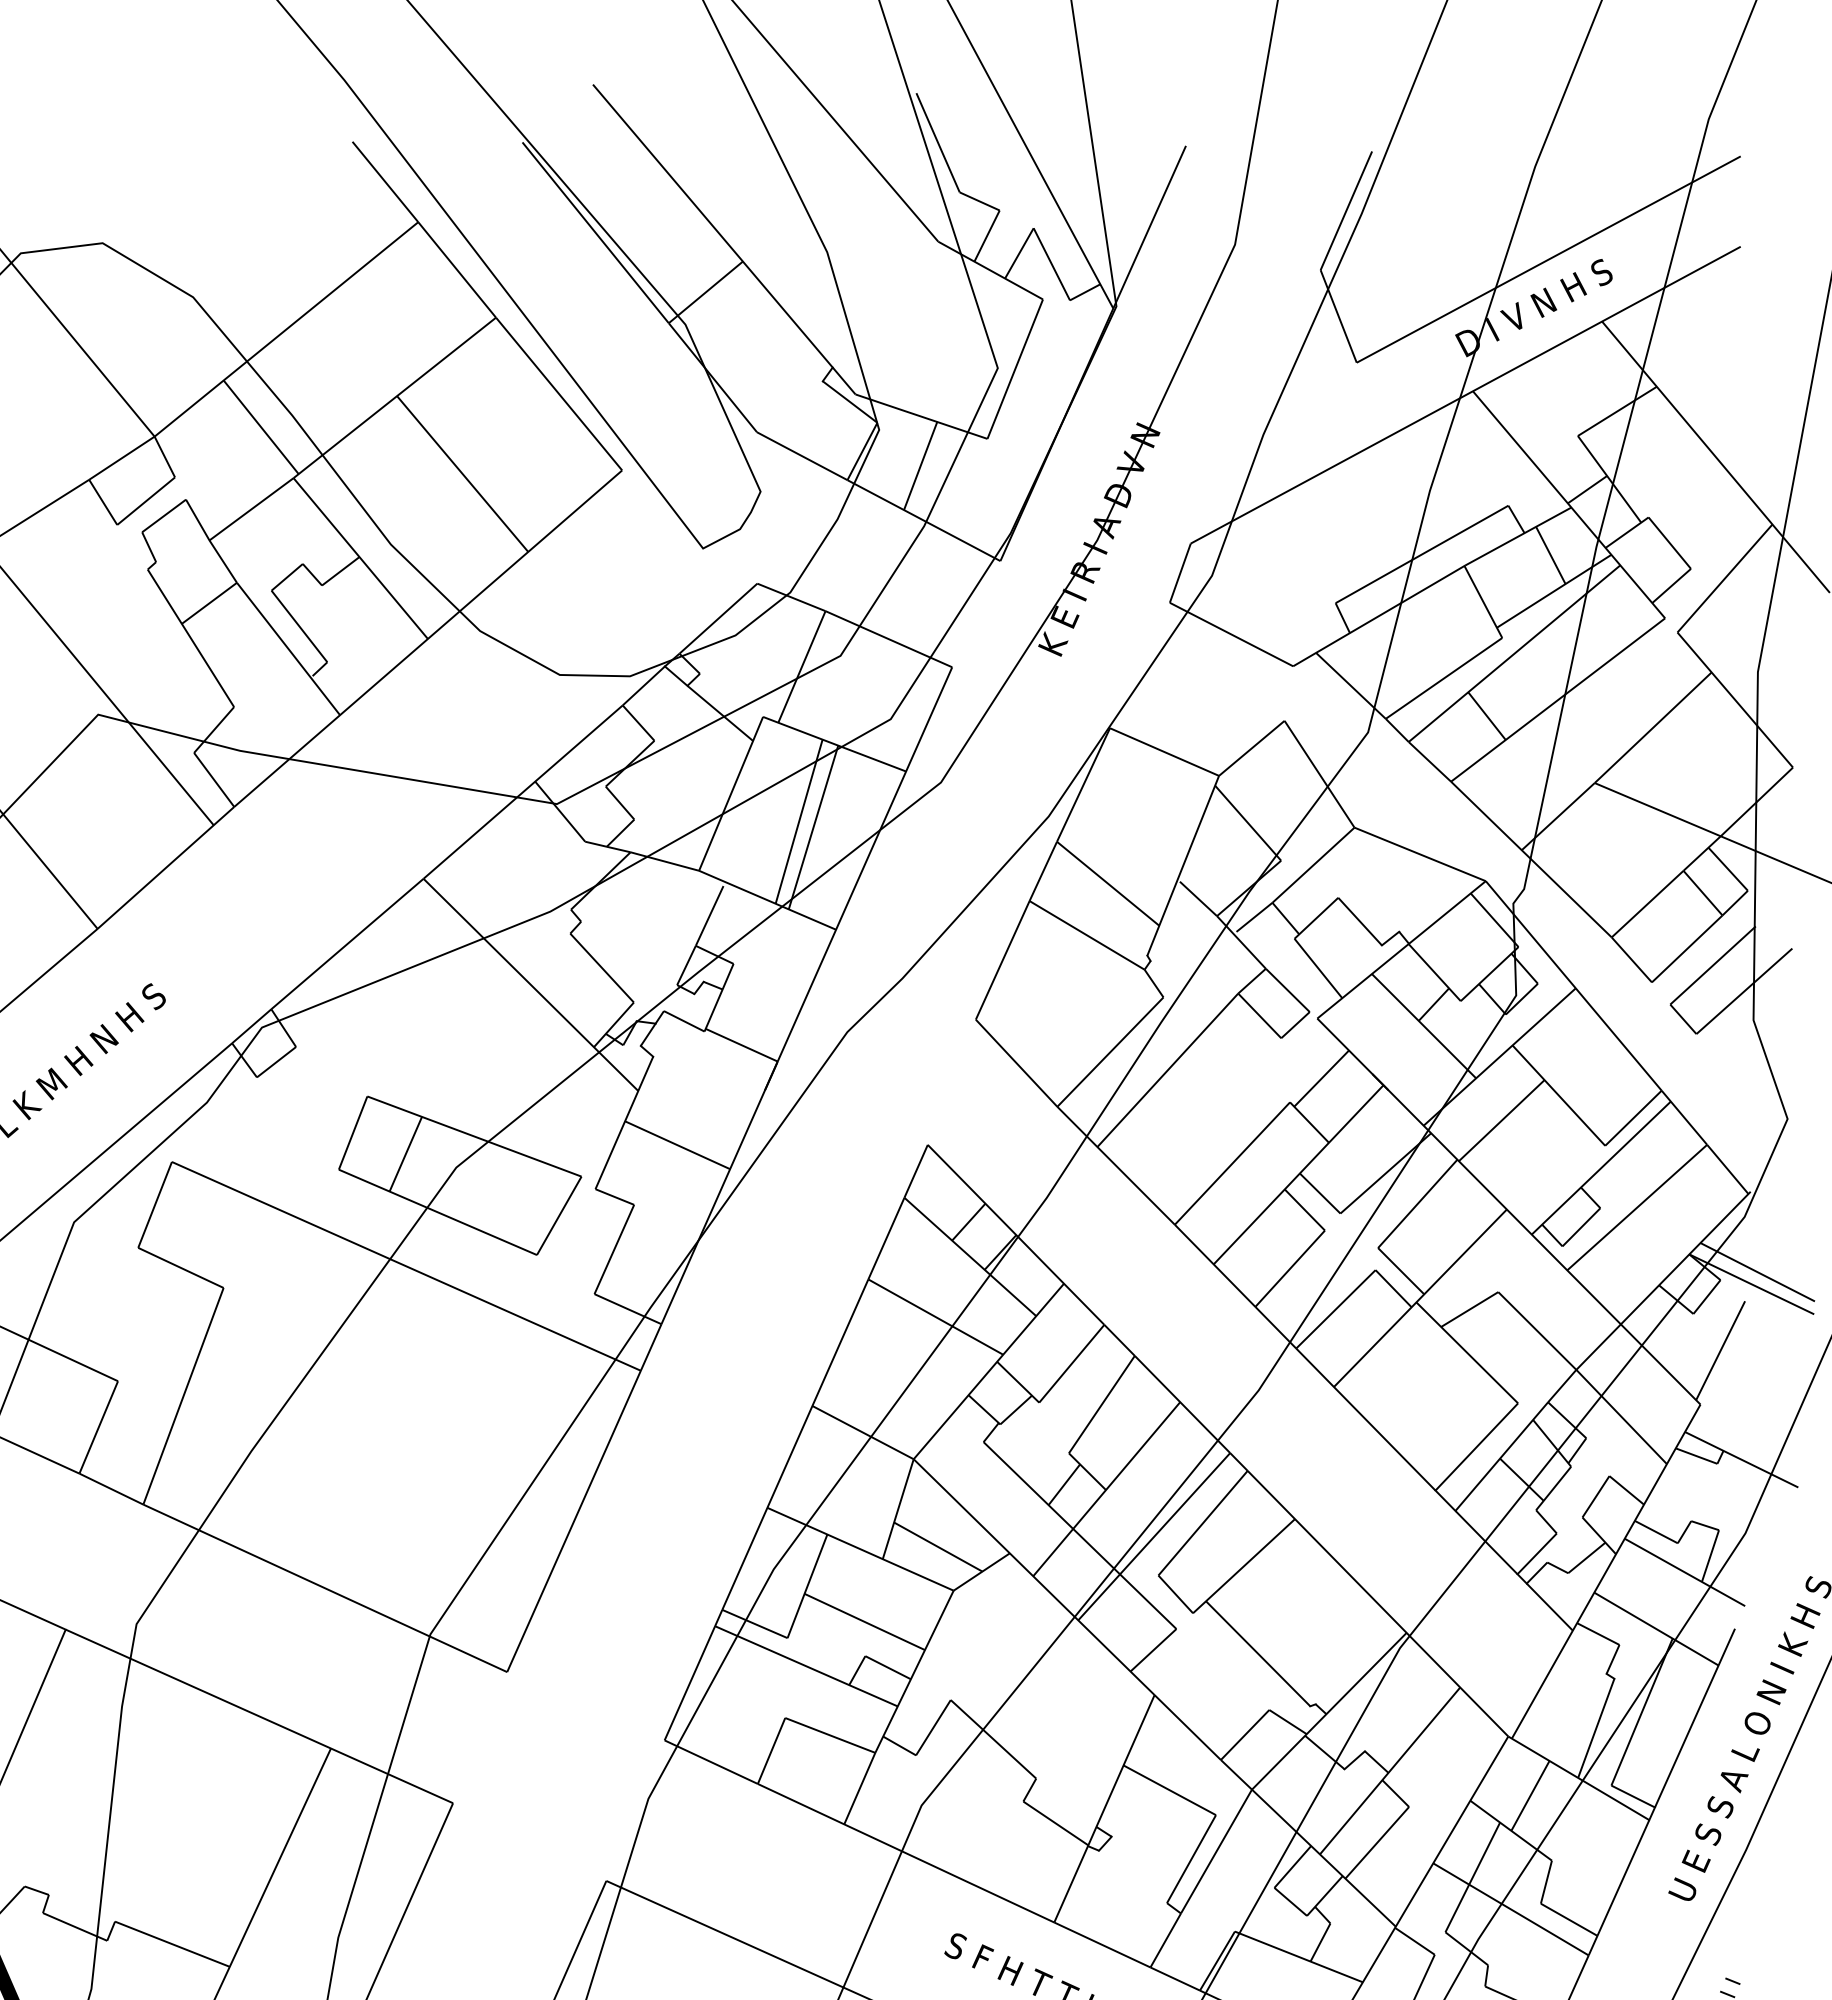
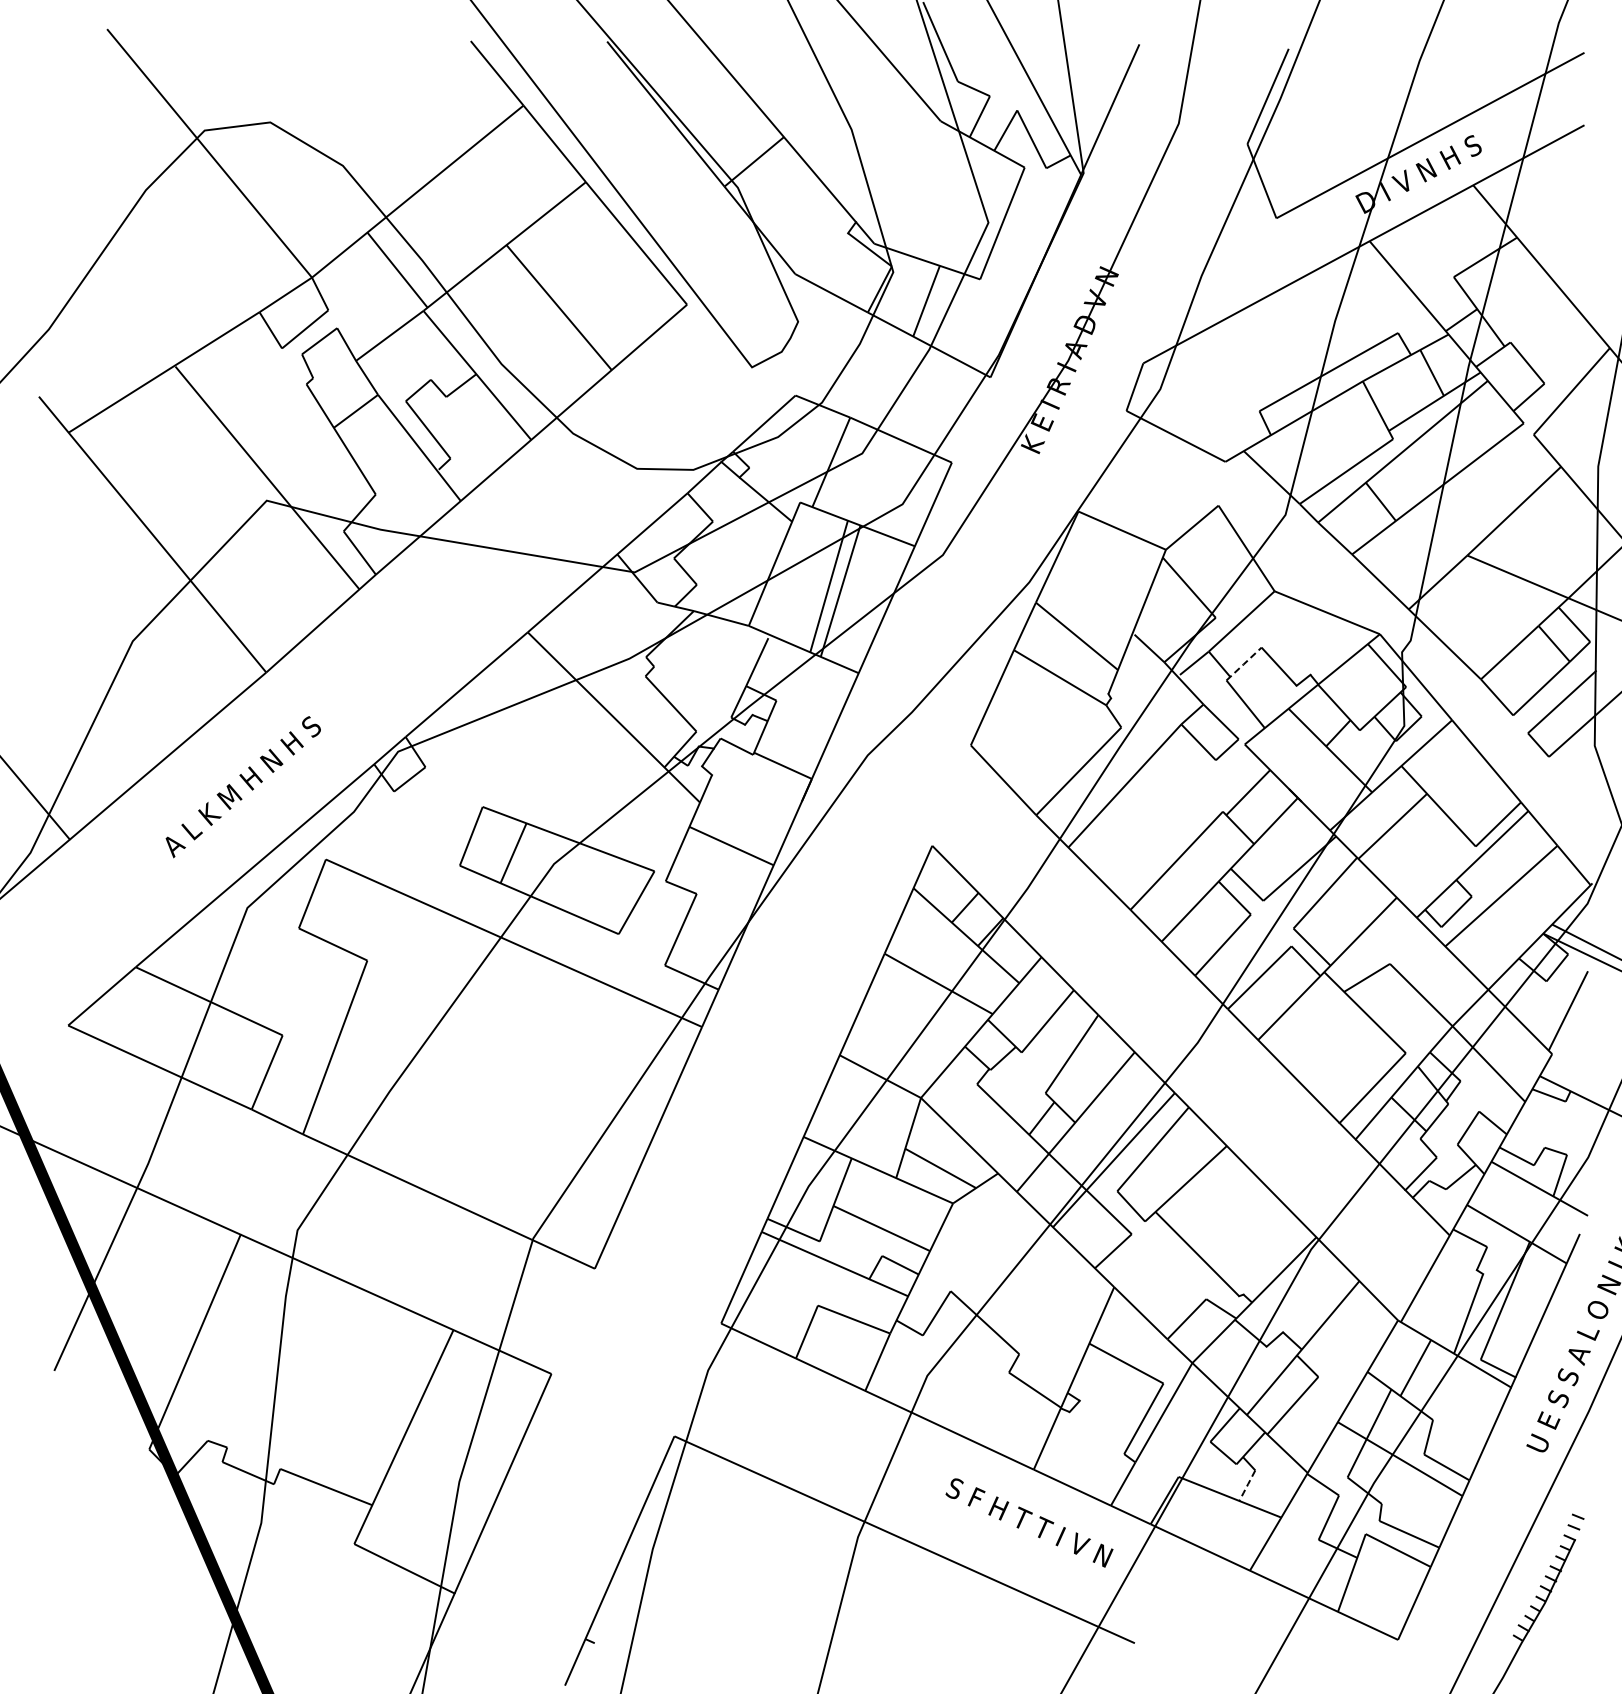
line: (1315, 918) -> (1243, 664), solid -> dashed
line: (1319, 1943) -> (1246, 1486), solid -> dashed

